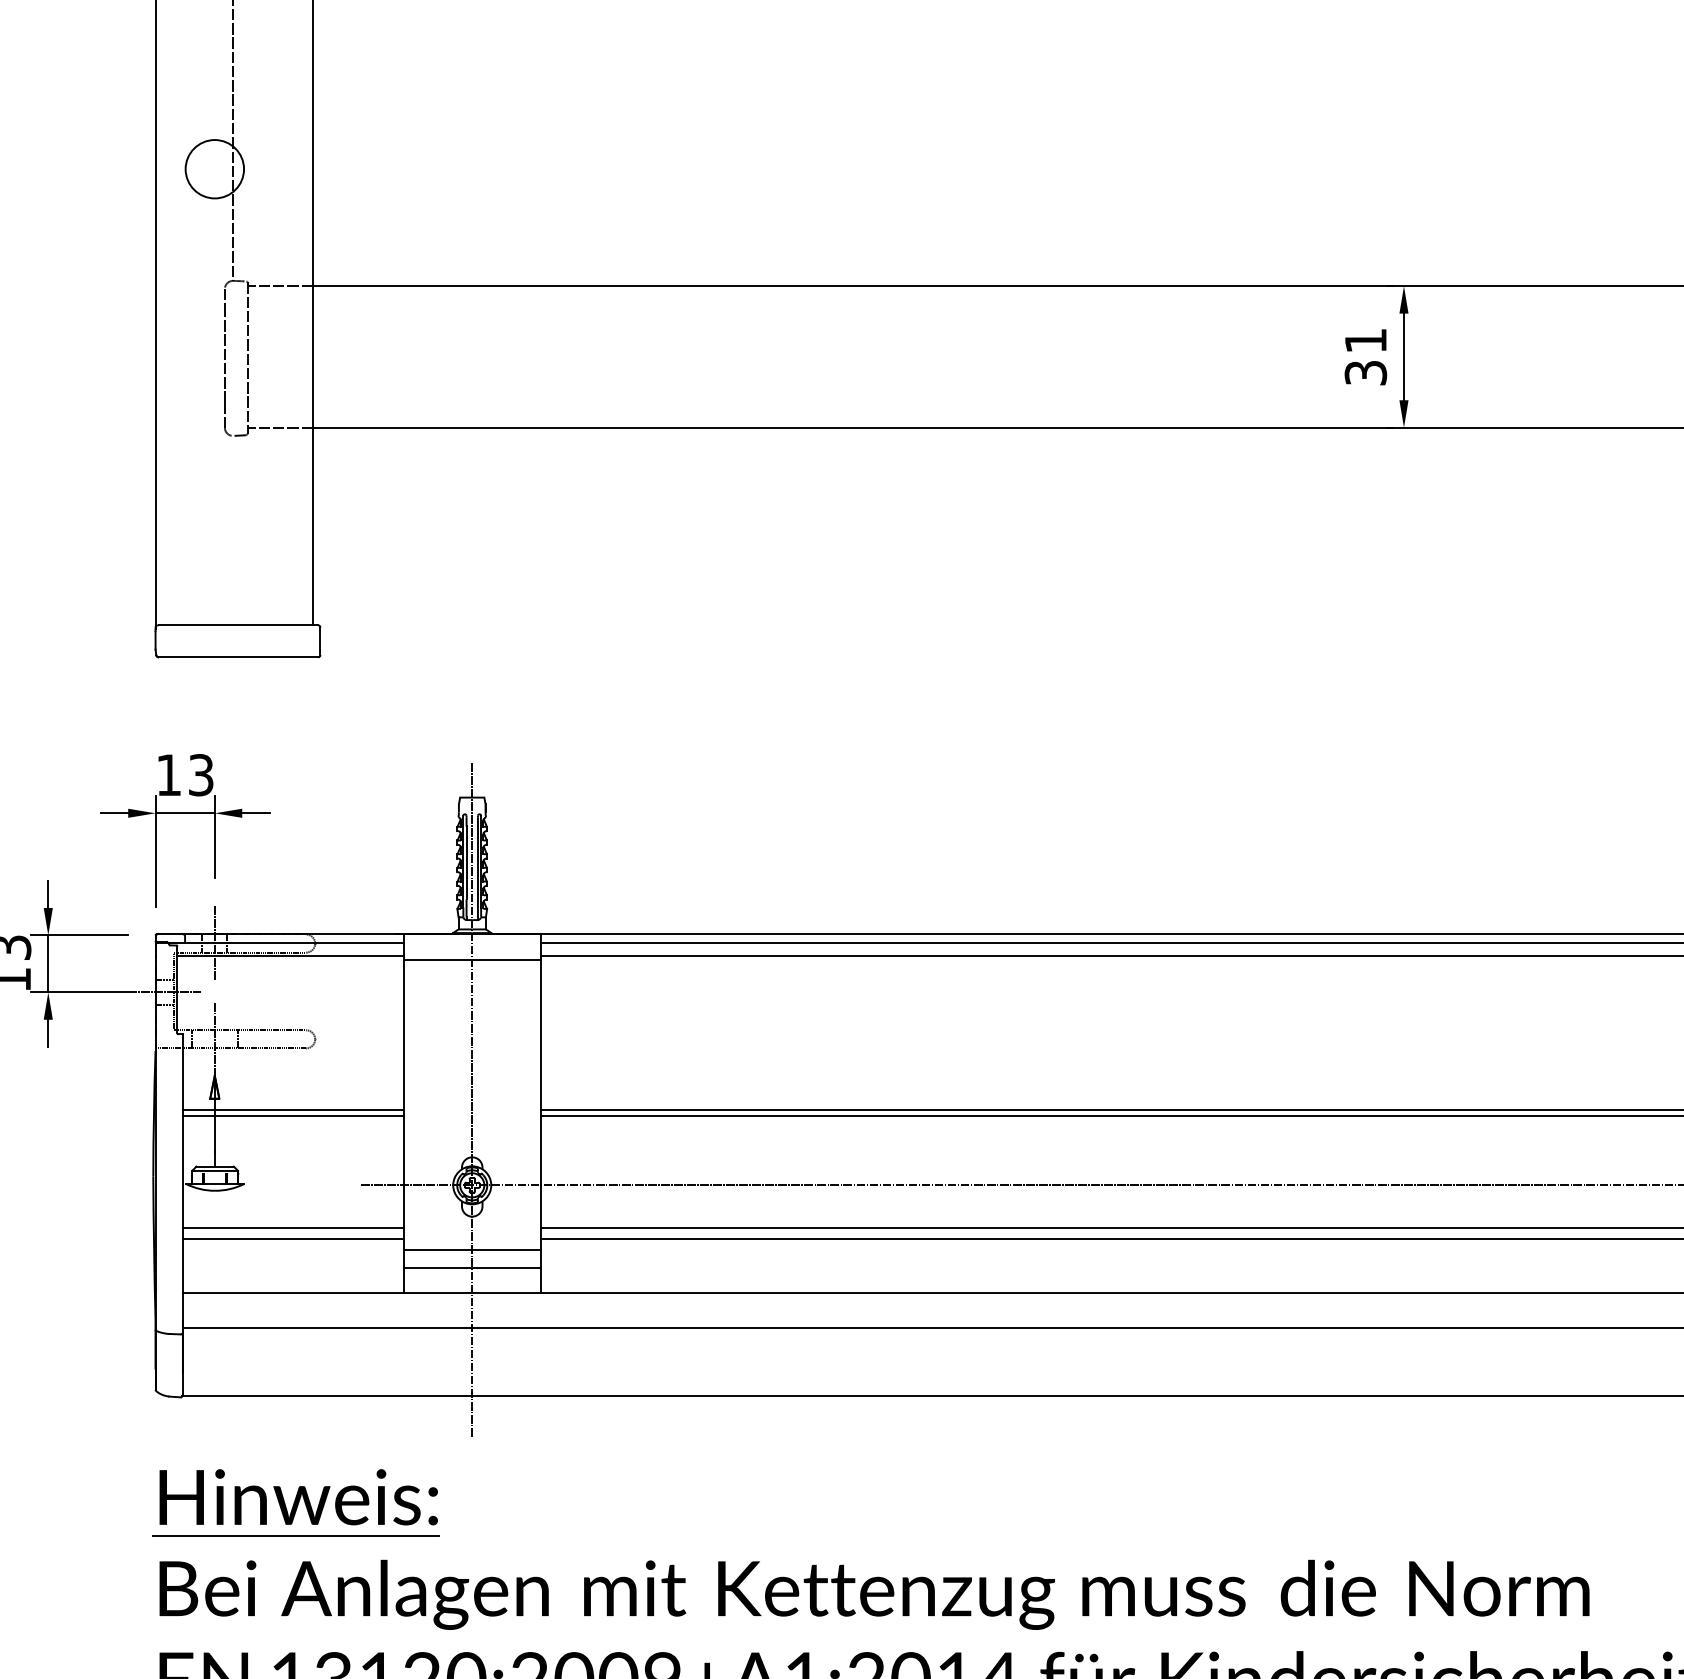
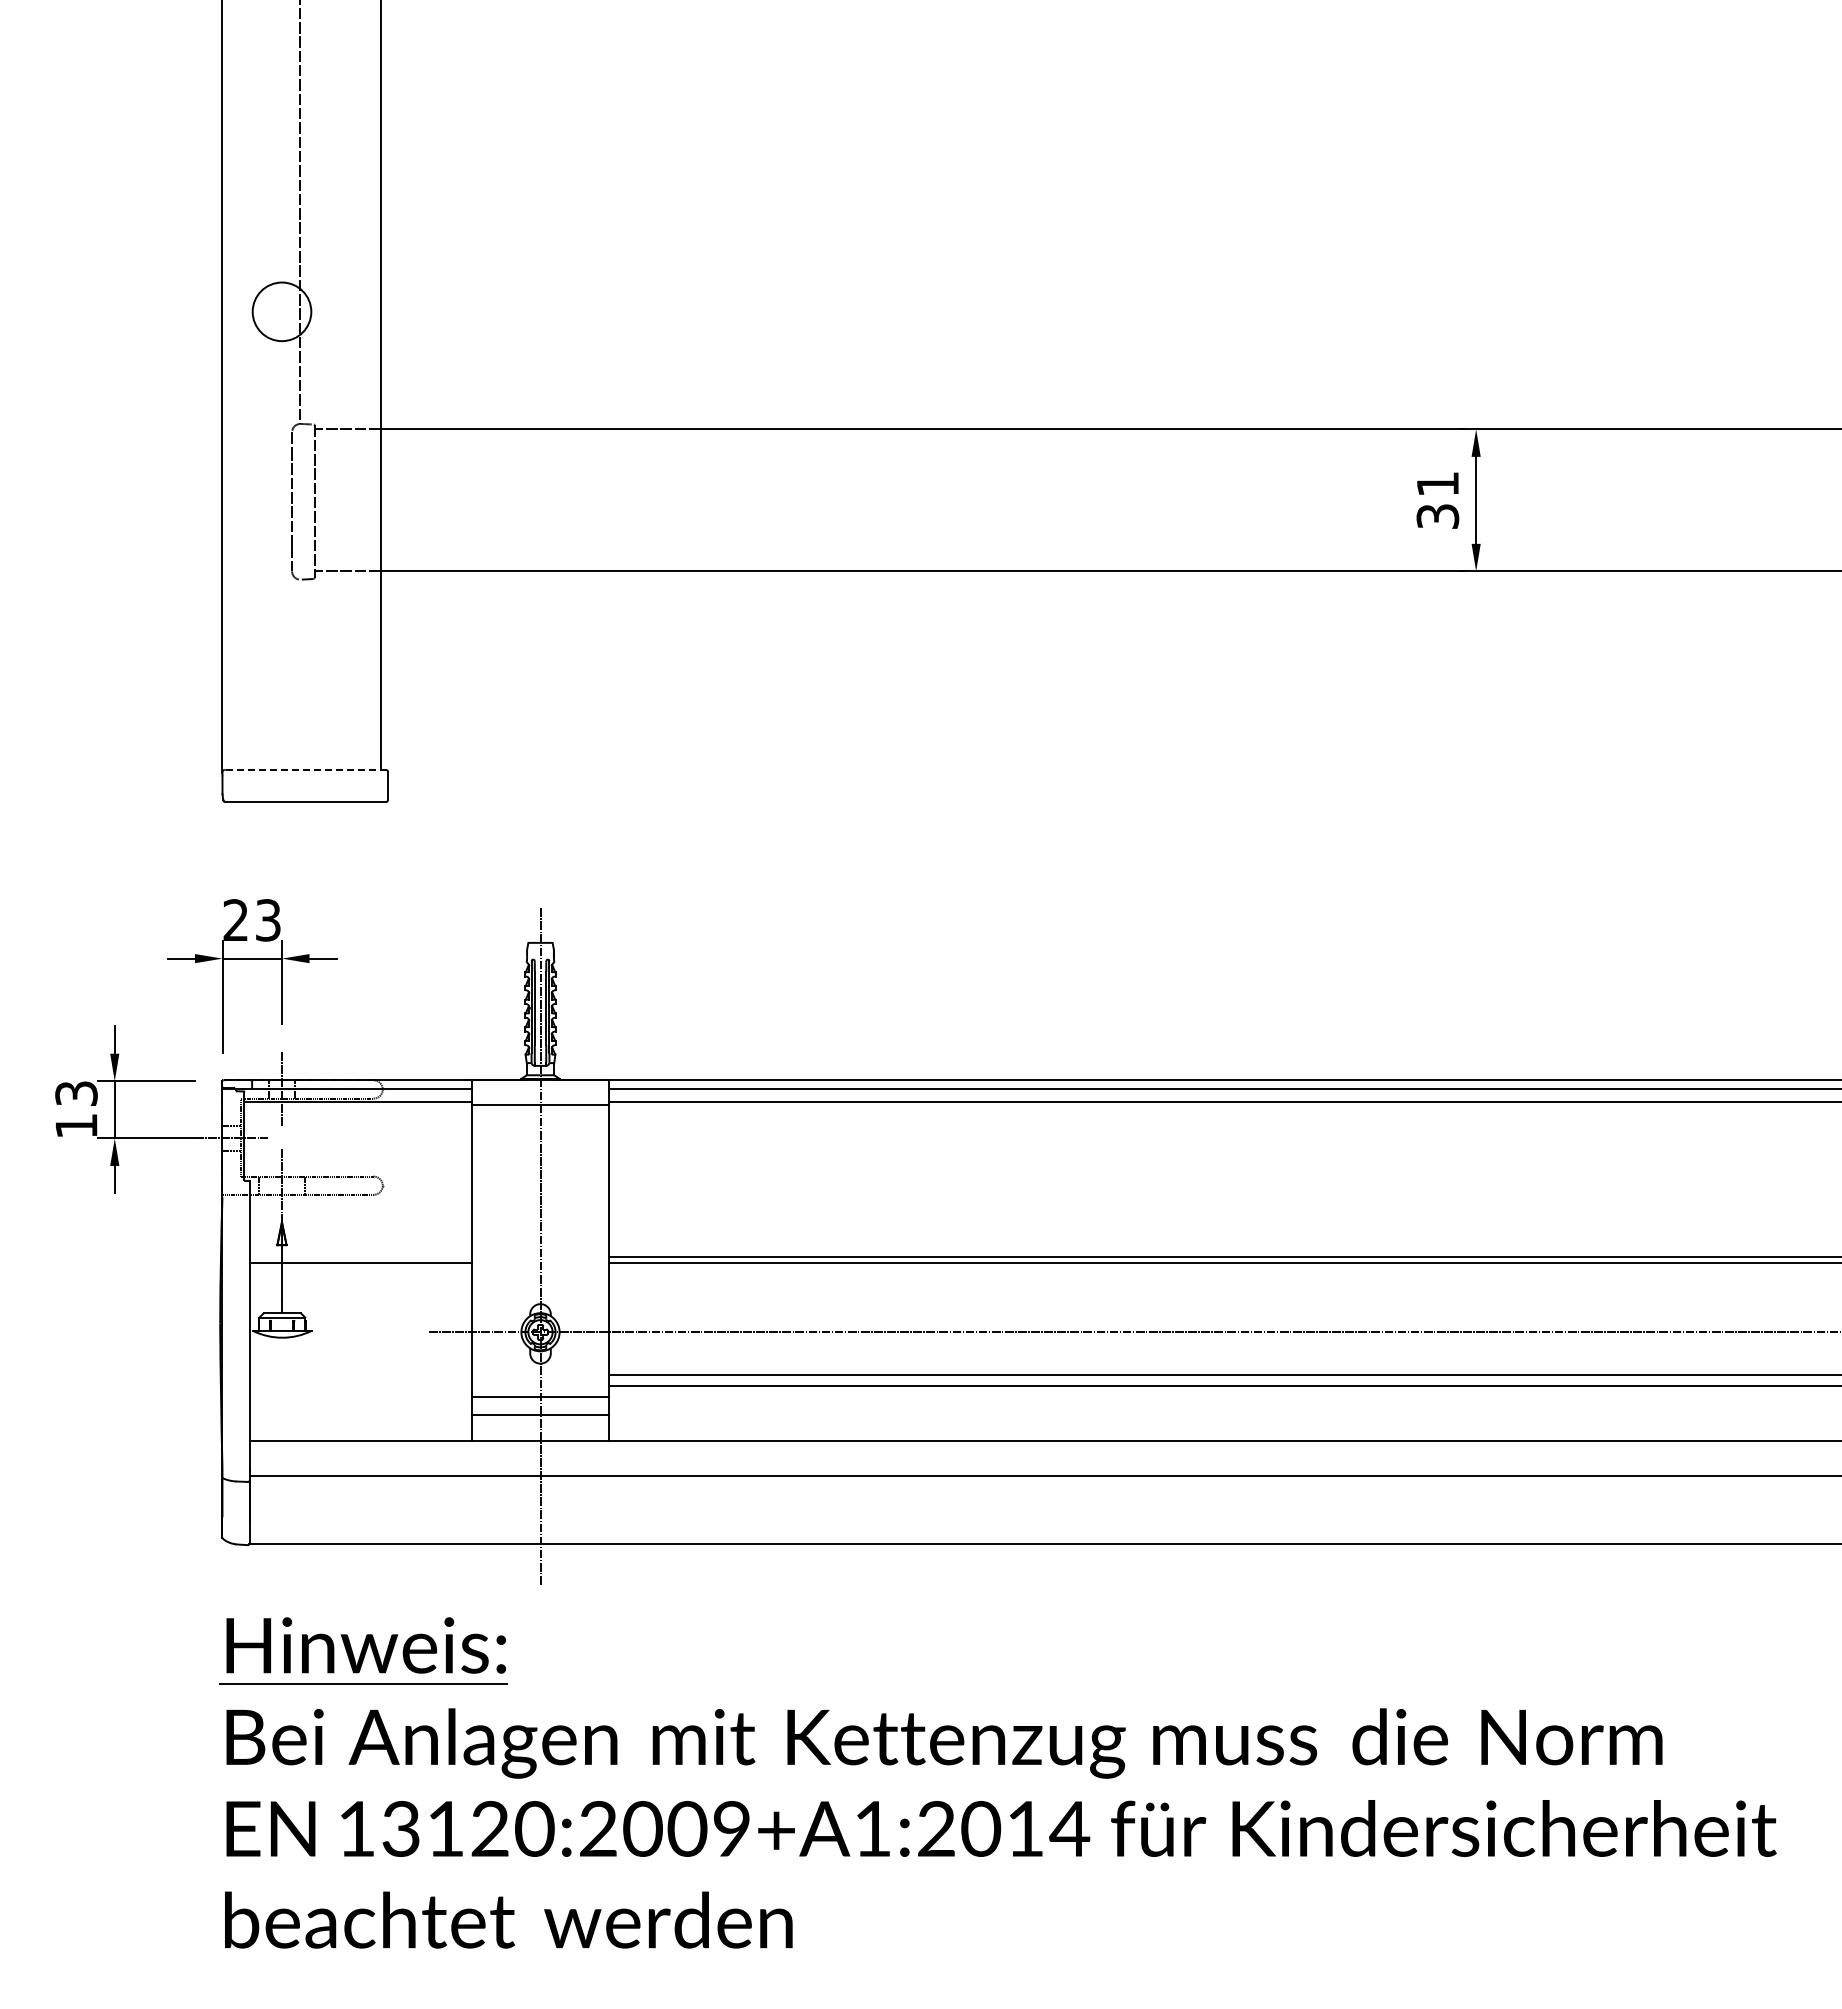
line: (239, 624) -> (306, 769), solid -> dashed
text: (168, 774) -> (235, 919), 13 -> 23
line: (292, 1109) -> (360, 1256), removed
line: (292, 1227) -> (360, 1374), removed
line: (292, 1239) -> (360, 1386), removed

